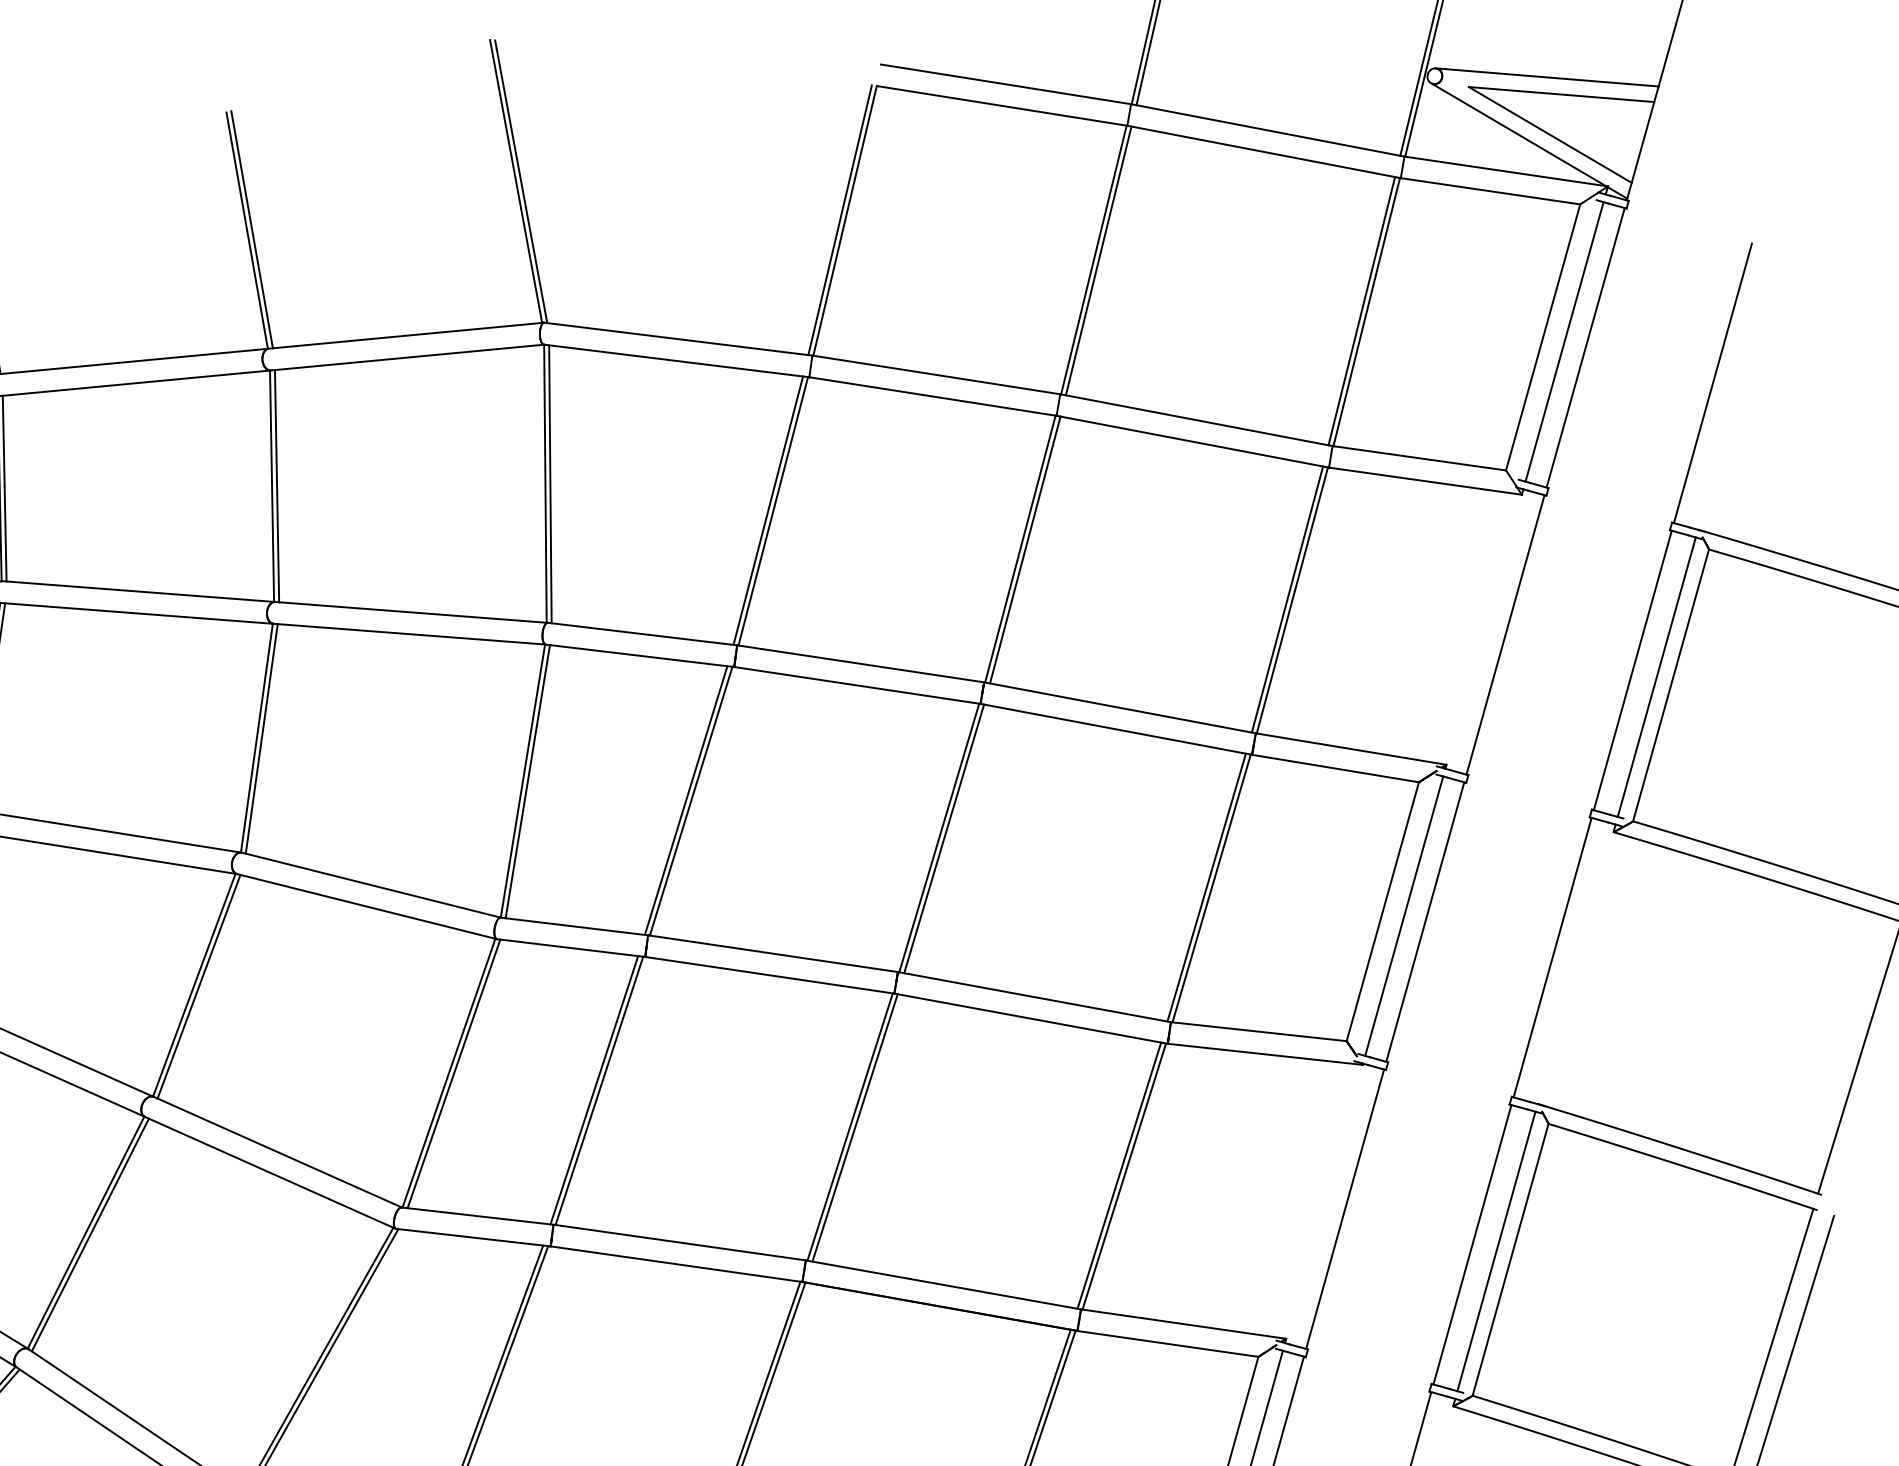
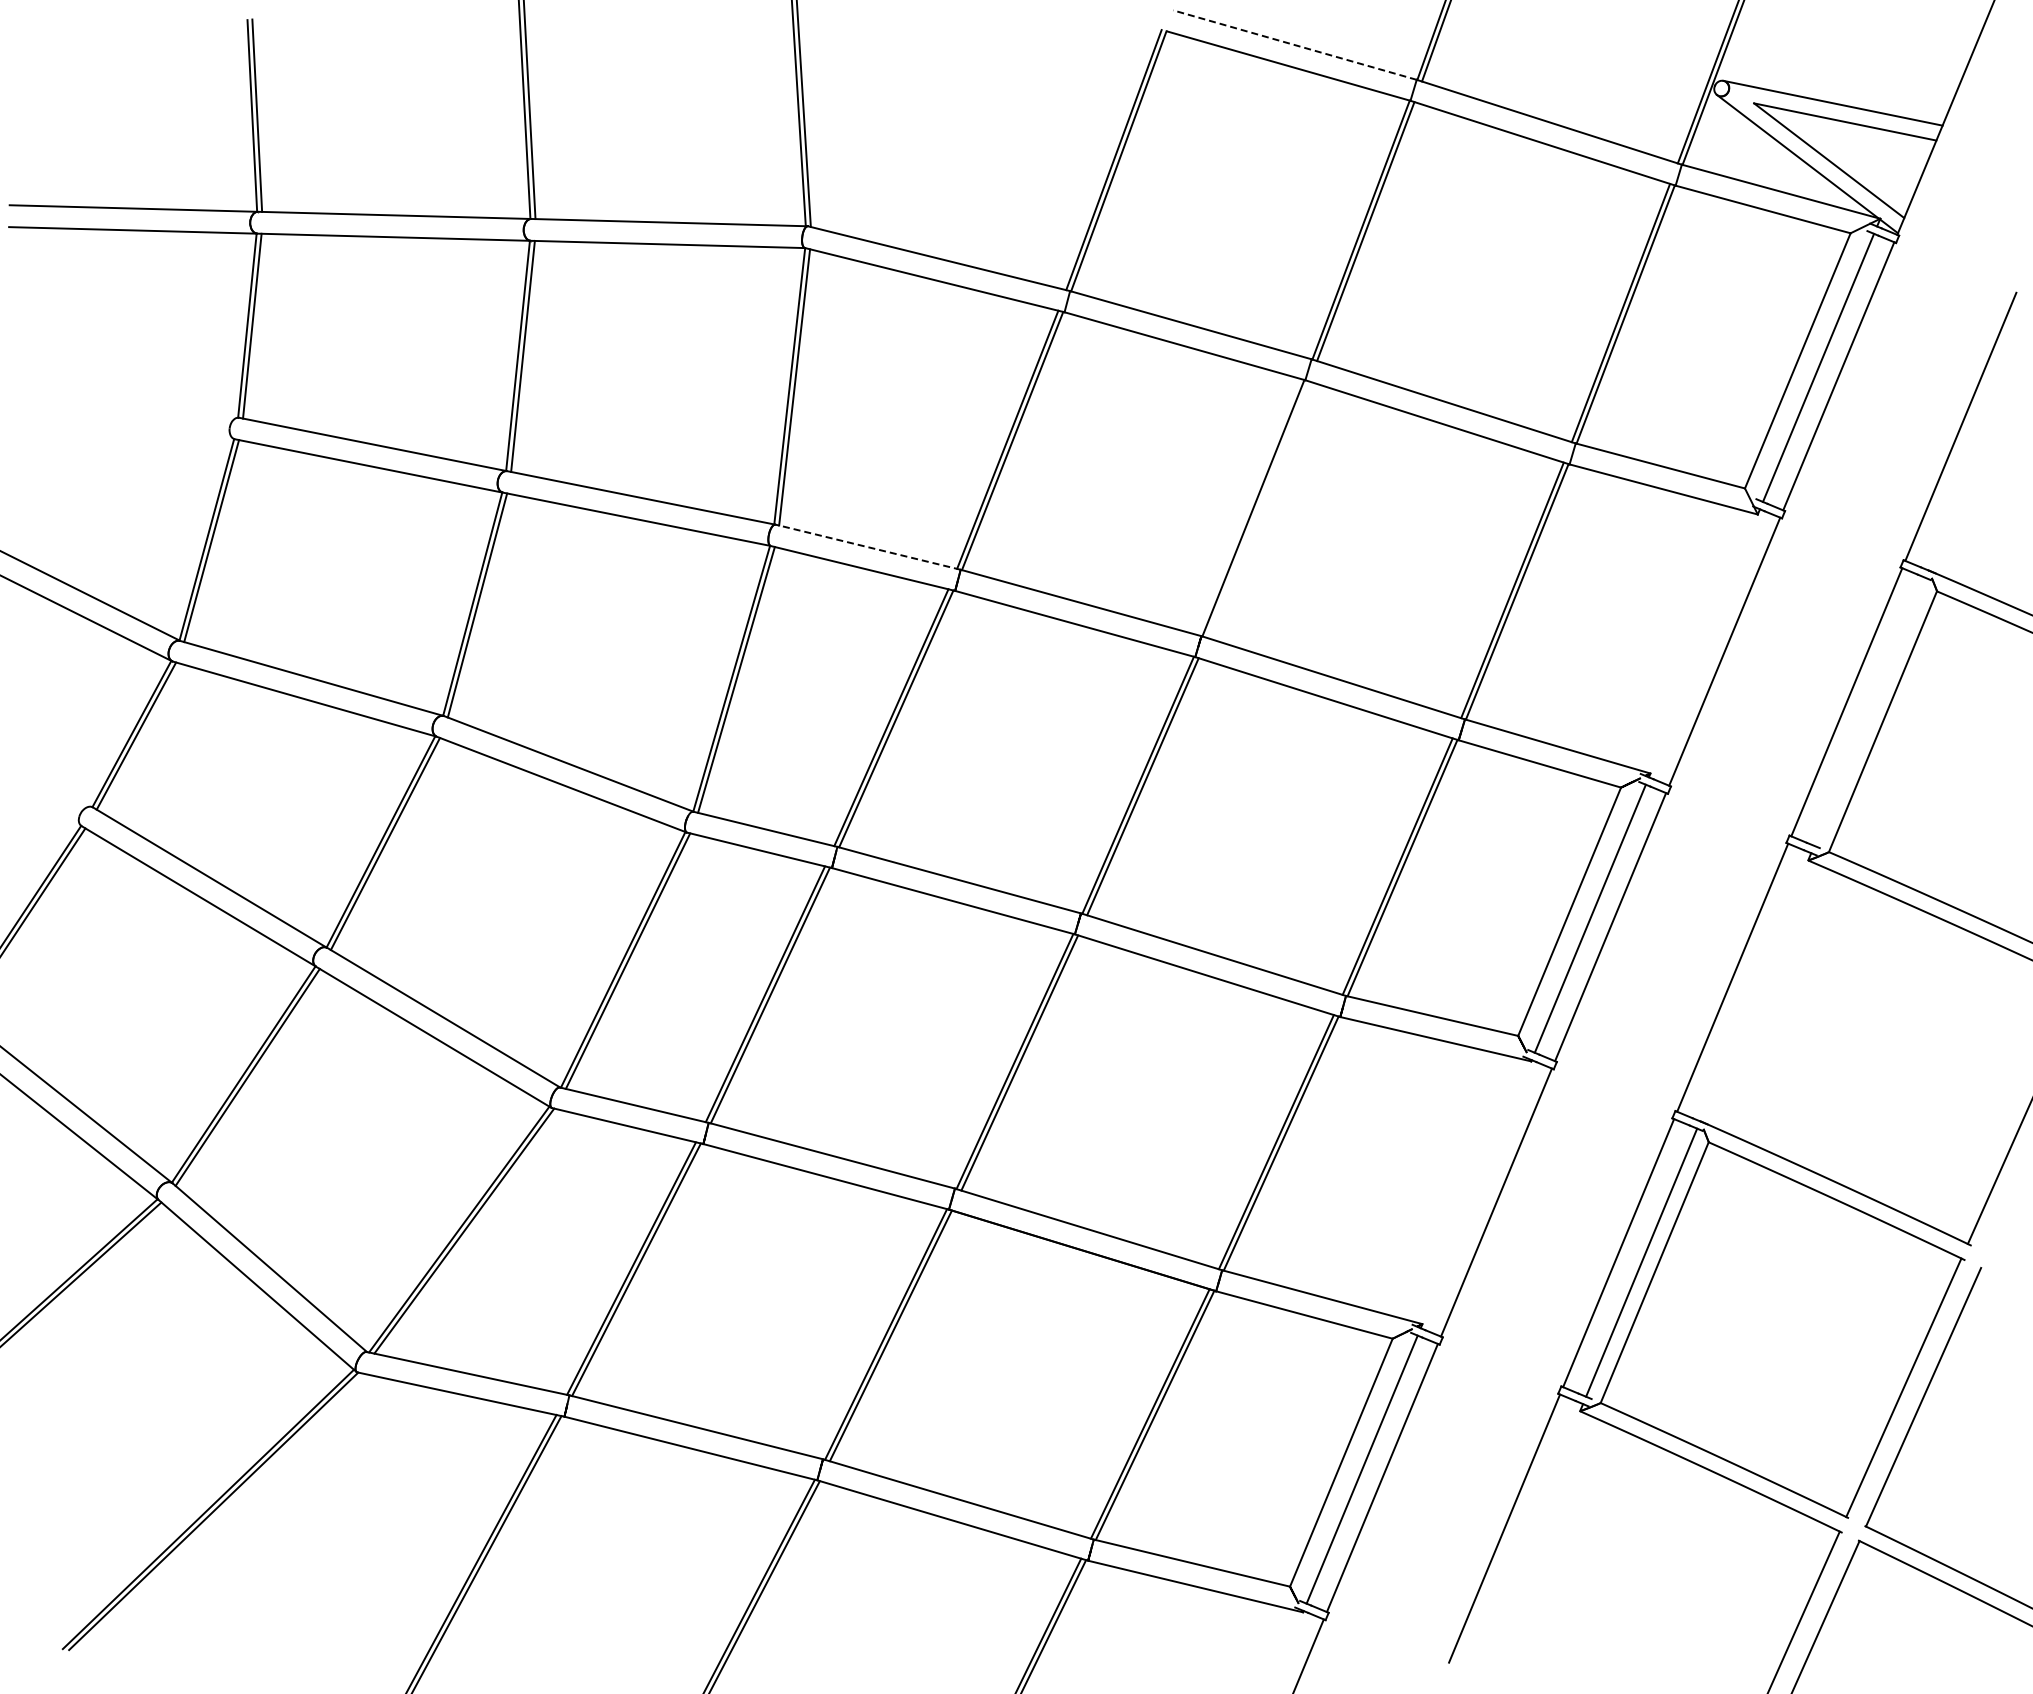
line: (1005, 84) -> (1294, 45), solid -> dashed
line: (1025, 549) -> (1258, 509), removed
line: (641, 634) -> (867, 547), solid -> dashed
line: (1656, 676) -> (1869, 711), removed

